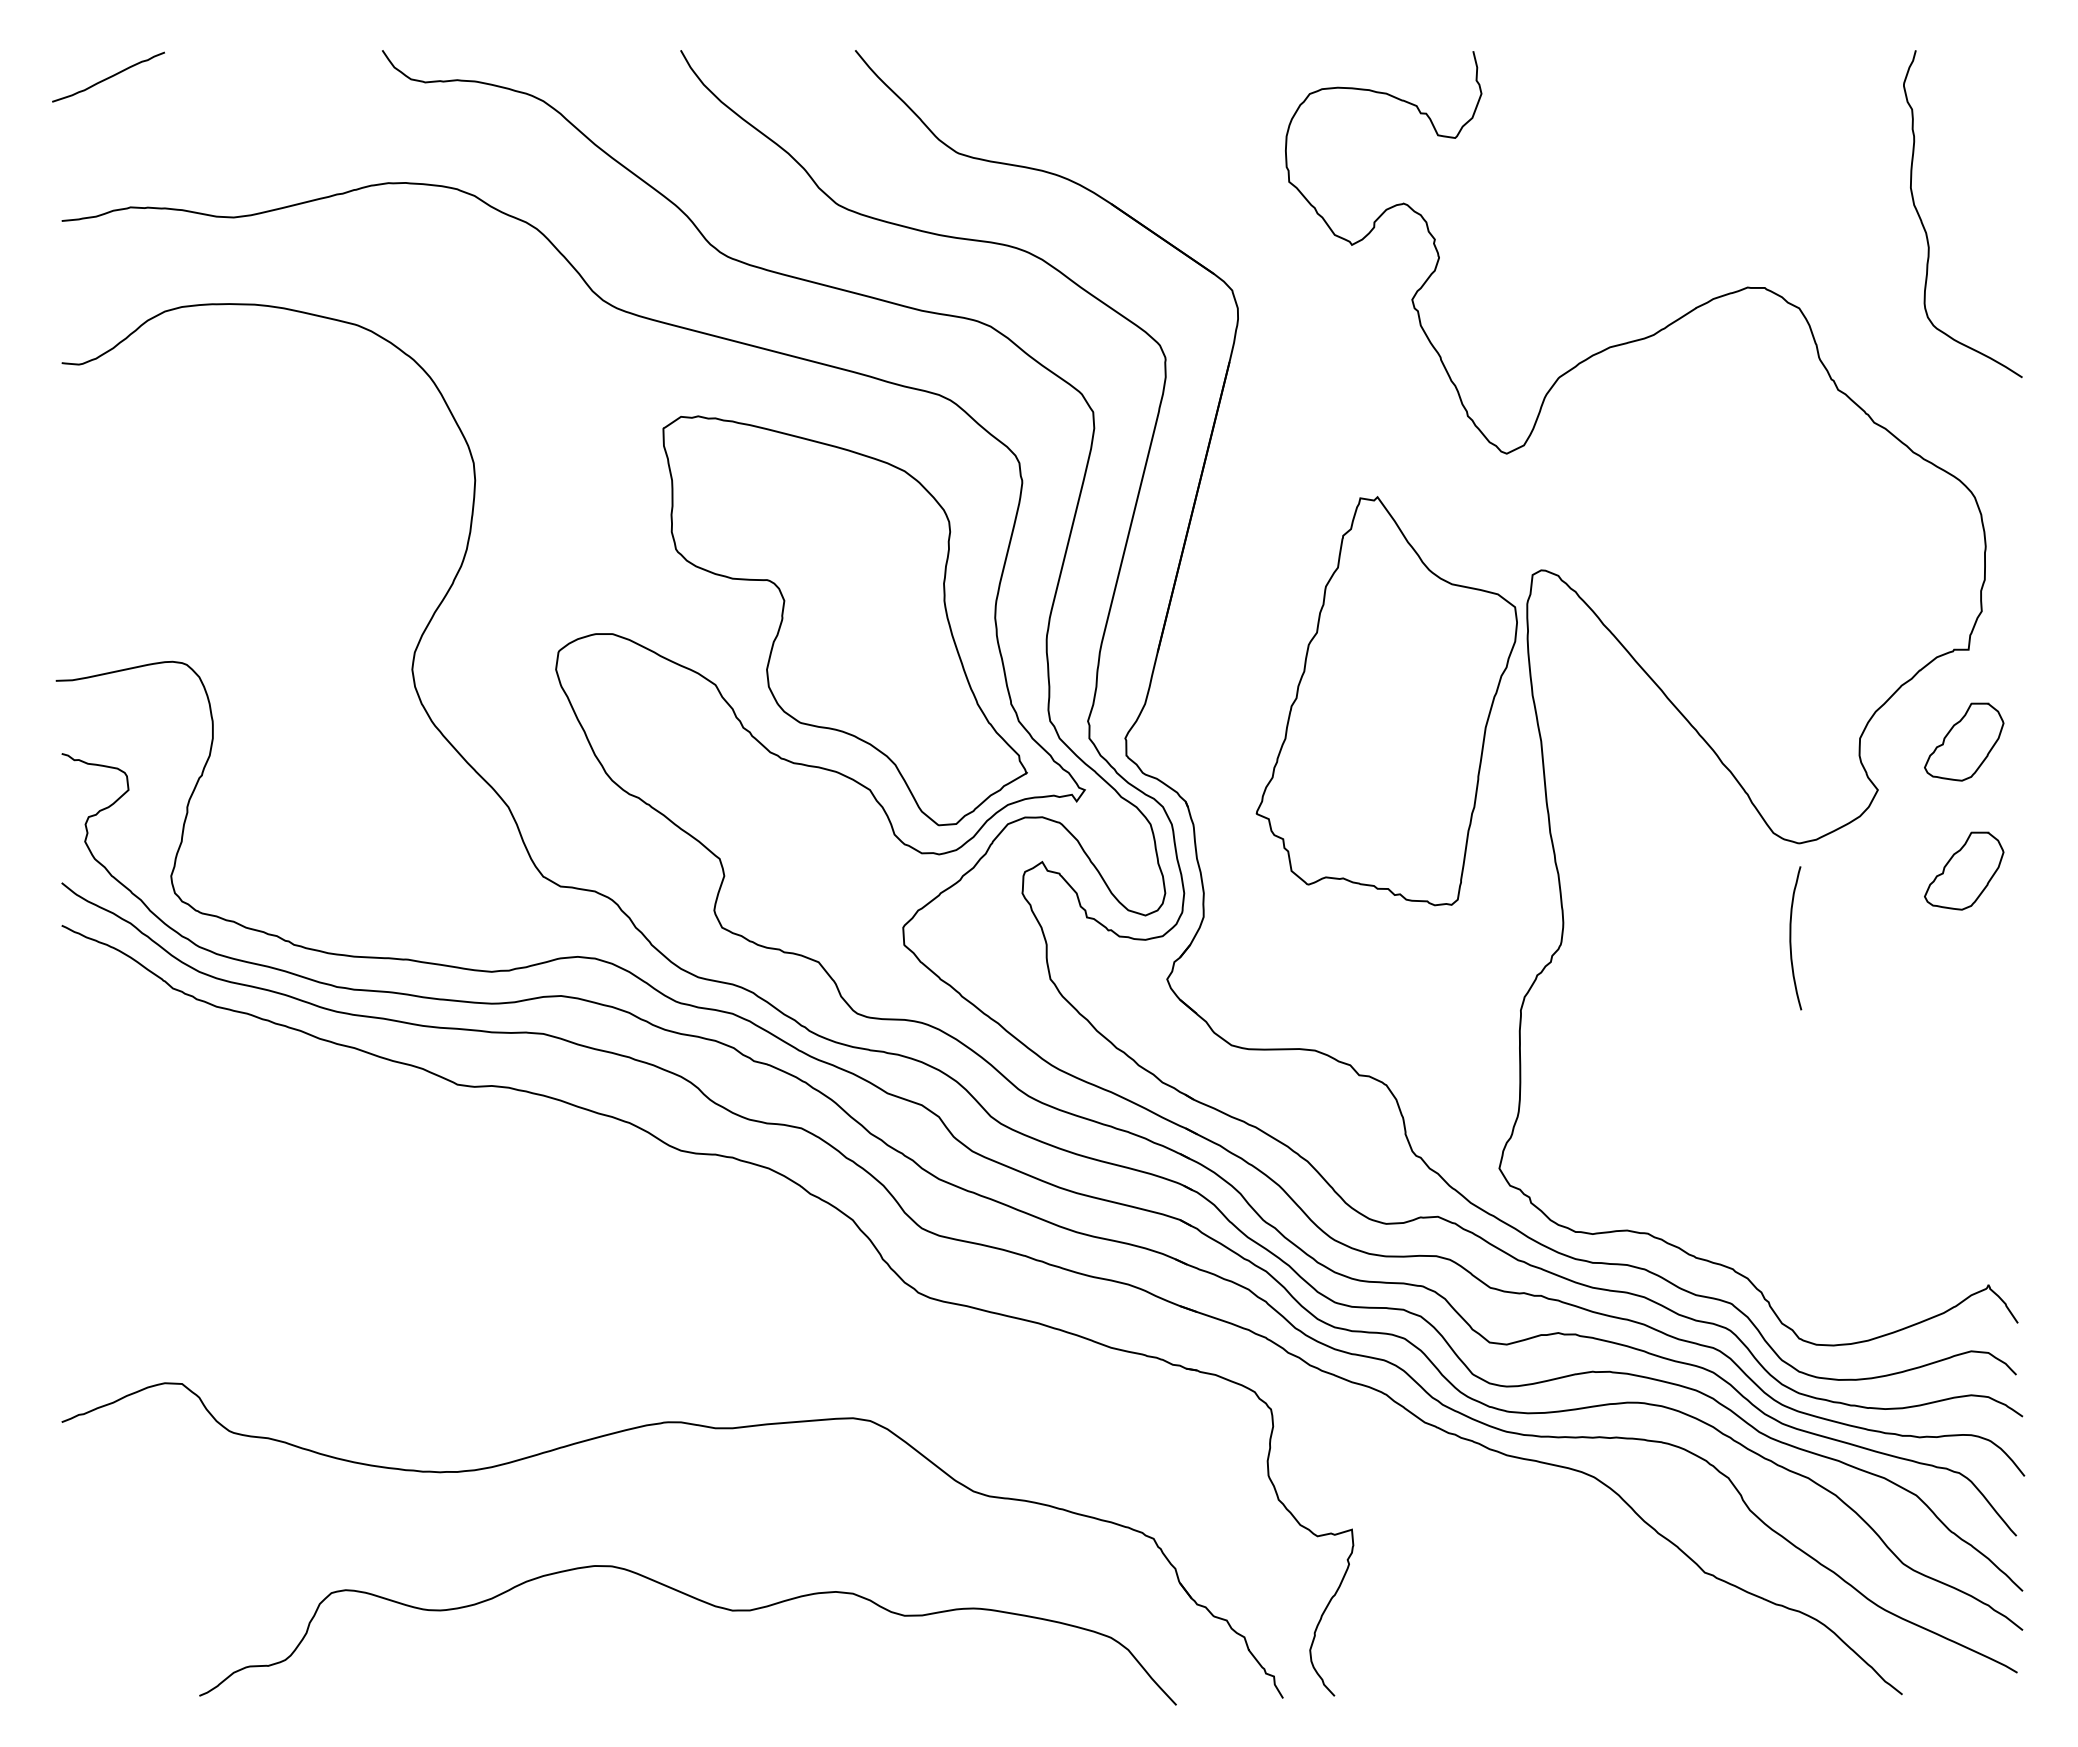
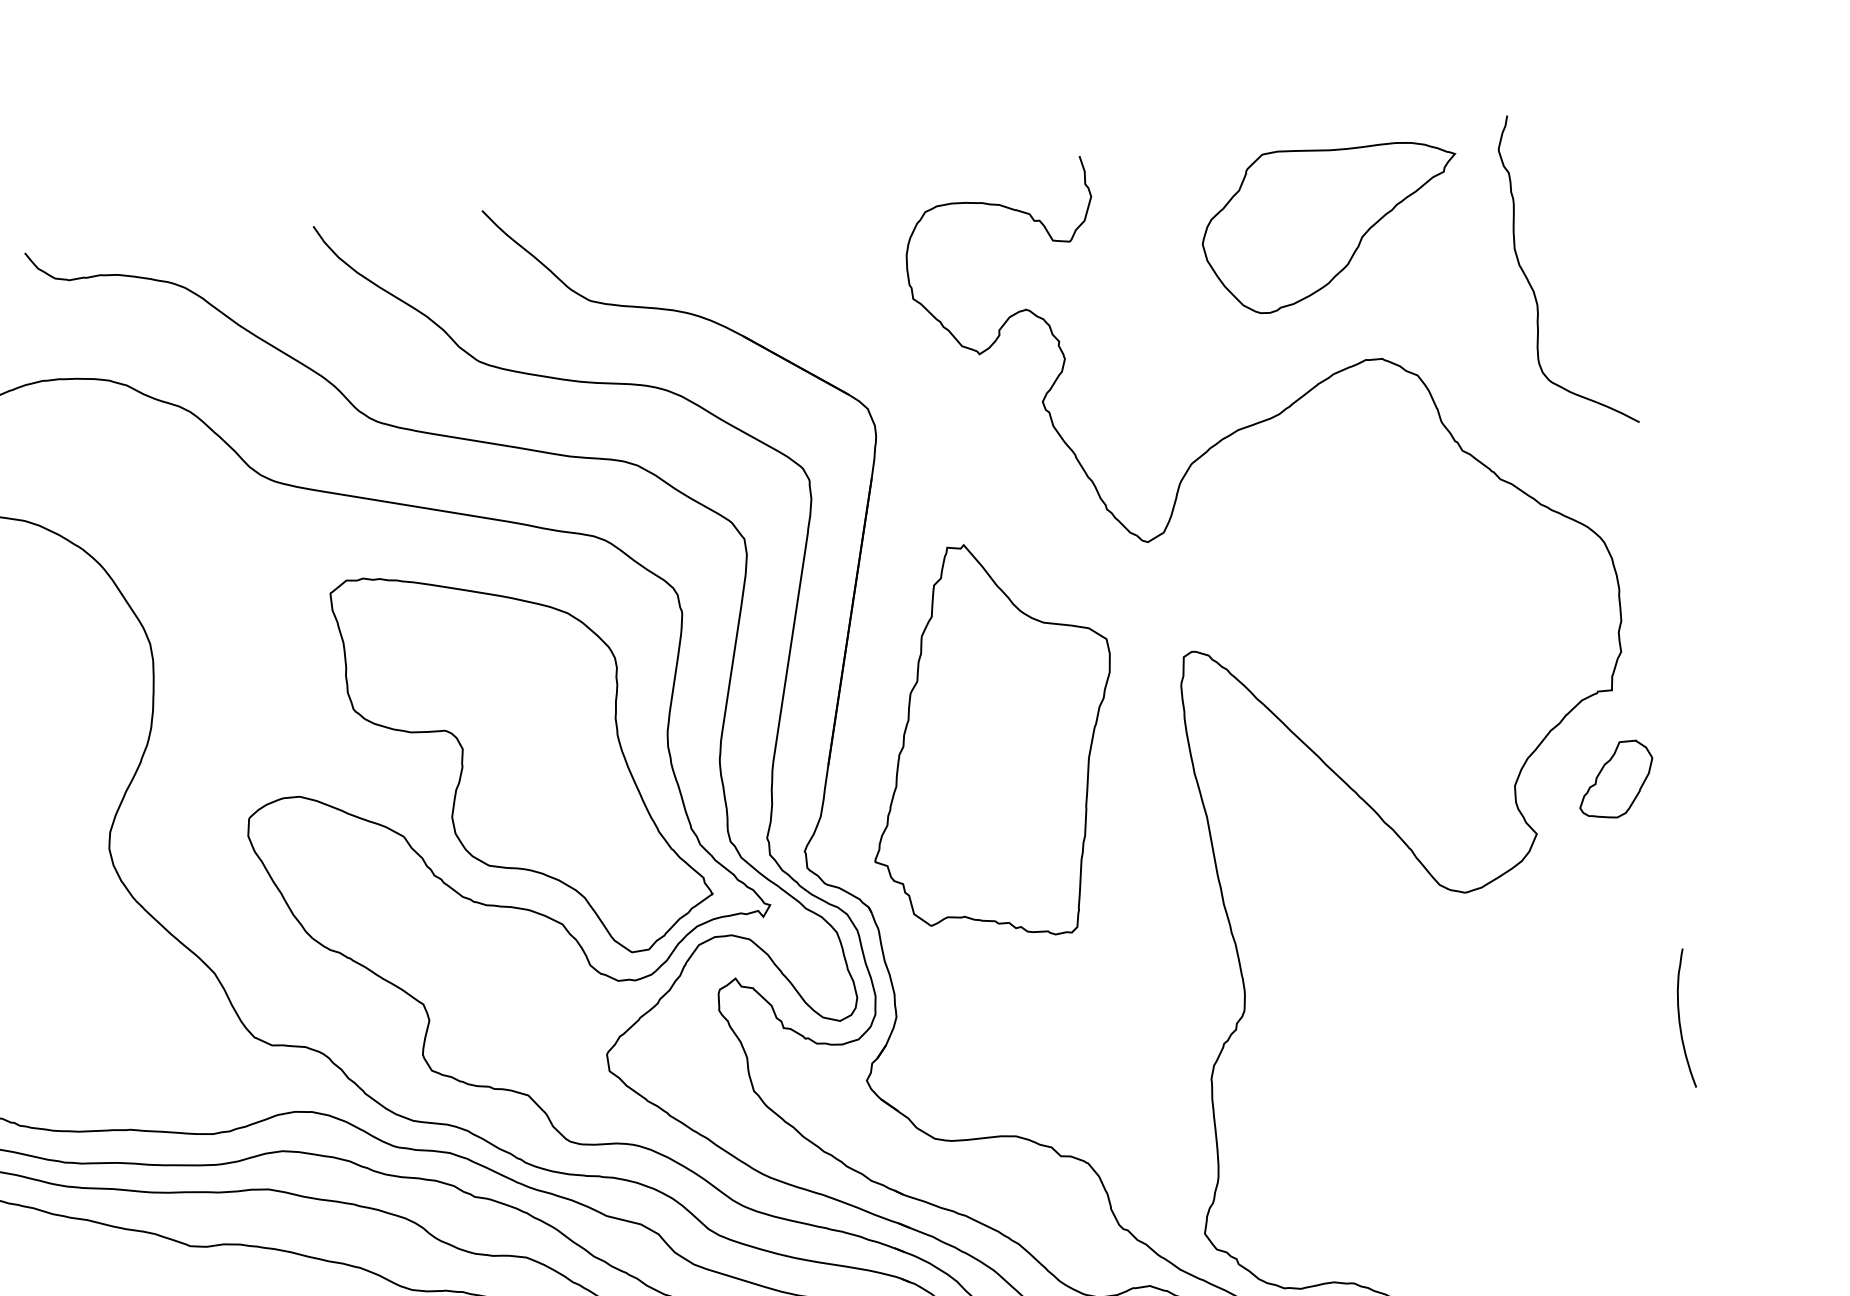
part: (1724, 147) -> (1330, 226), added
part: (1386, 701) -> (990, 741), moved
part: (1964, 870) -> (1627, 904), removed
curve: (1791, 938) -> (1680, 1019), moved

